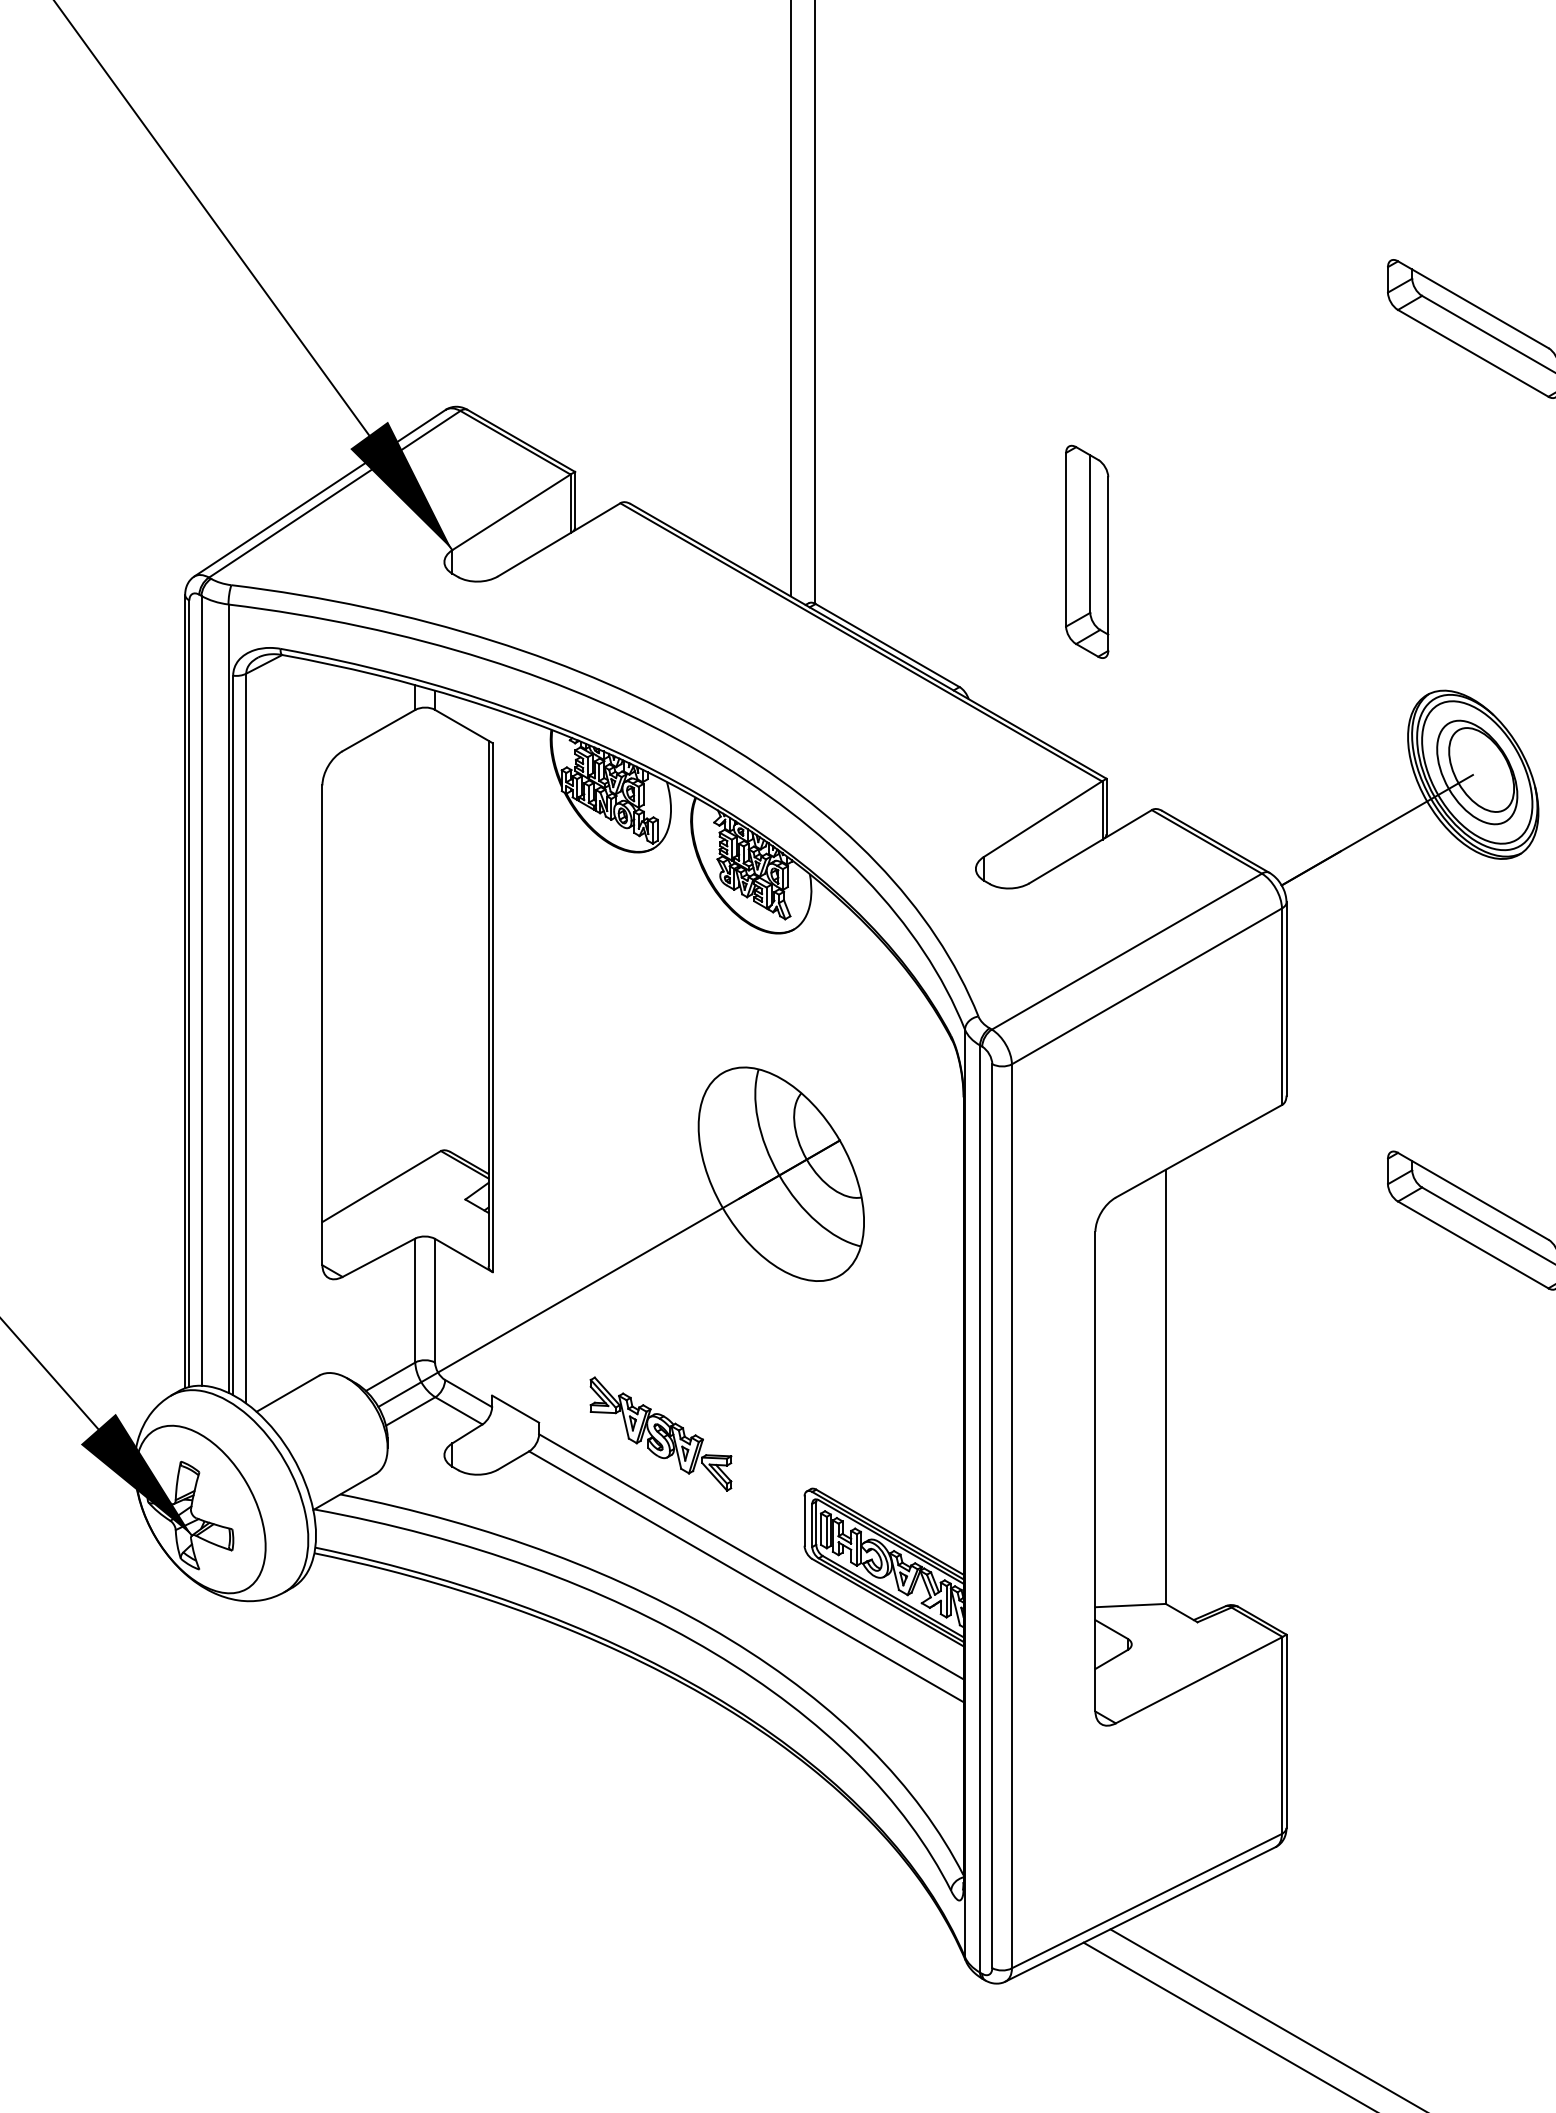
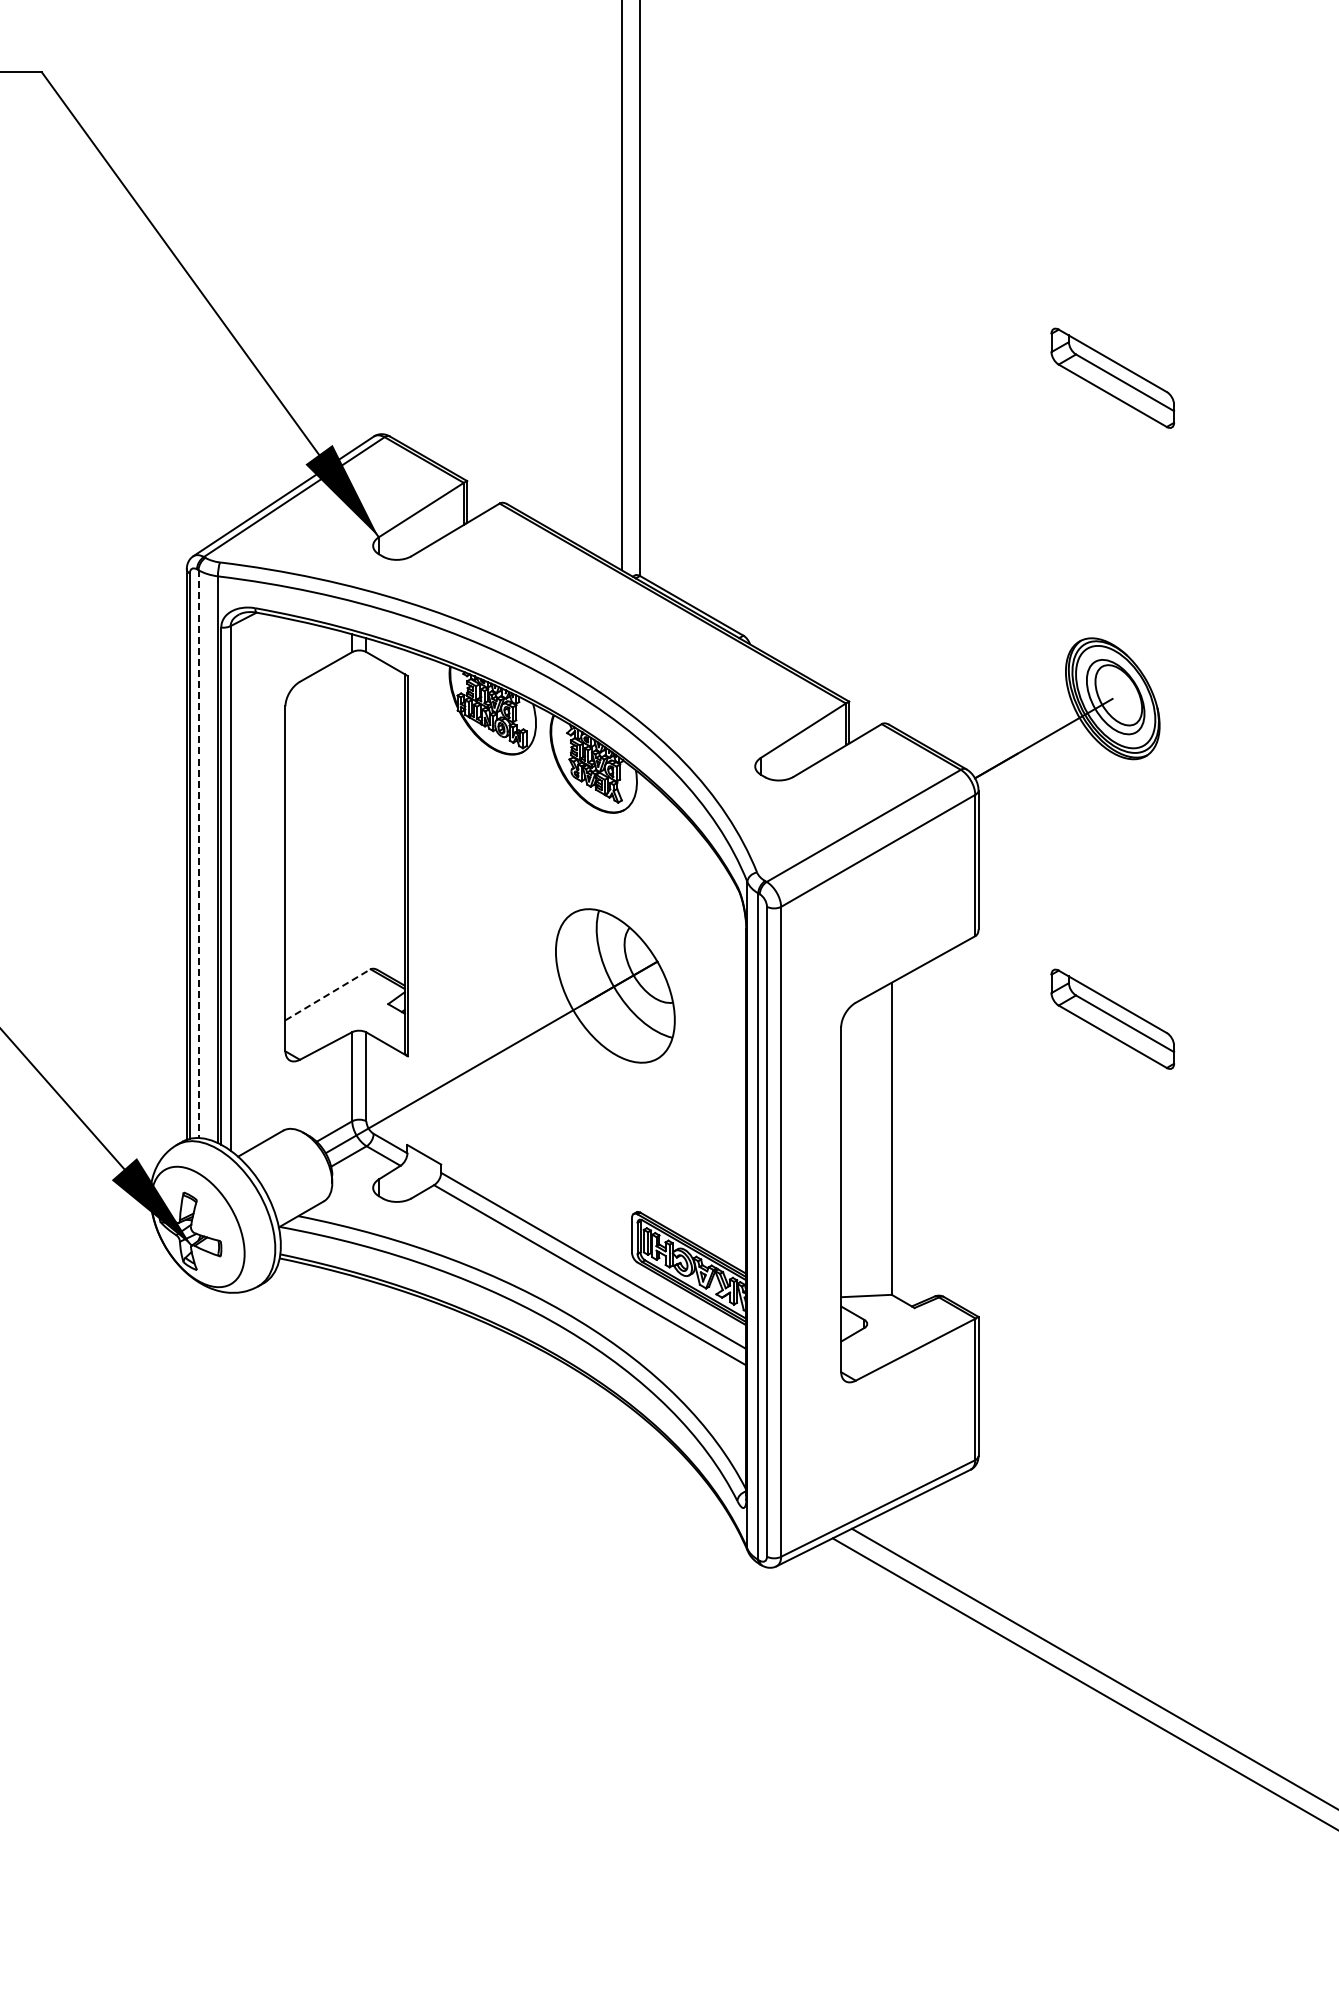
part: (1087, 551) -> (835, 538), removed
line: (201, 991) -> (198, 854), solid -> dashed
line: (382, 1186) -> (328, 994), solid -> dashed
part: (660, 1433) -> (528, 1172), removed

